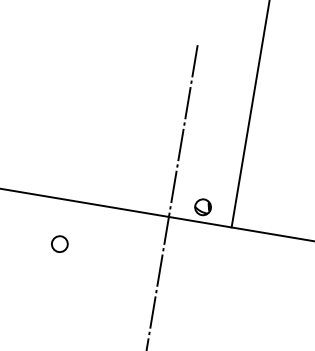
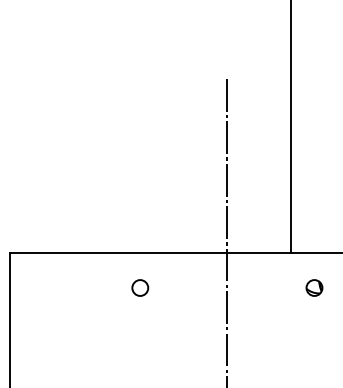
part: (203, 206) -> (314, 287), moved
circle: (60, 243) -> (140, 287), moved

